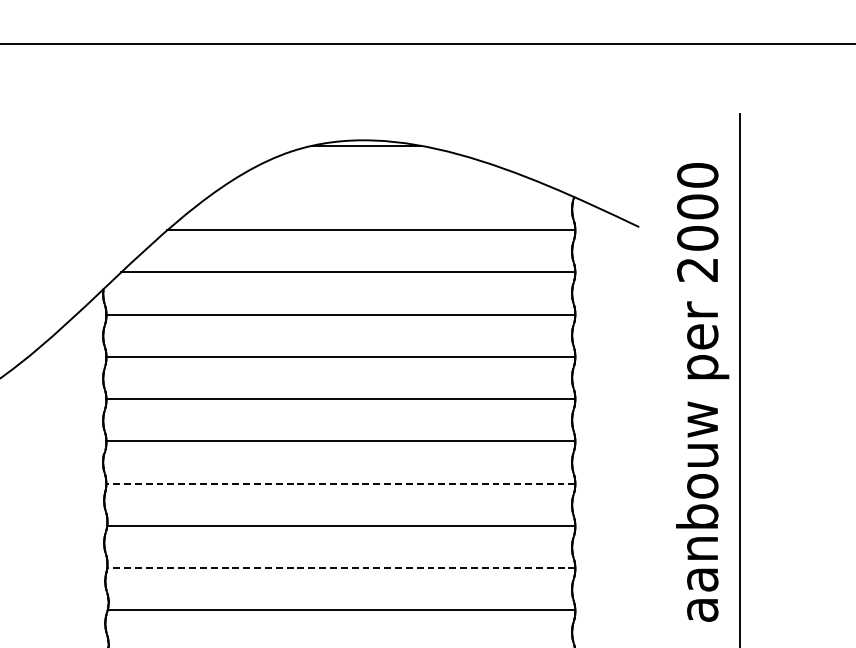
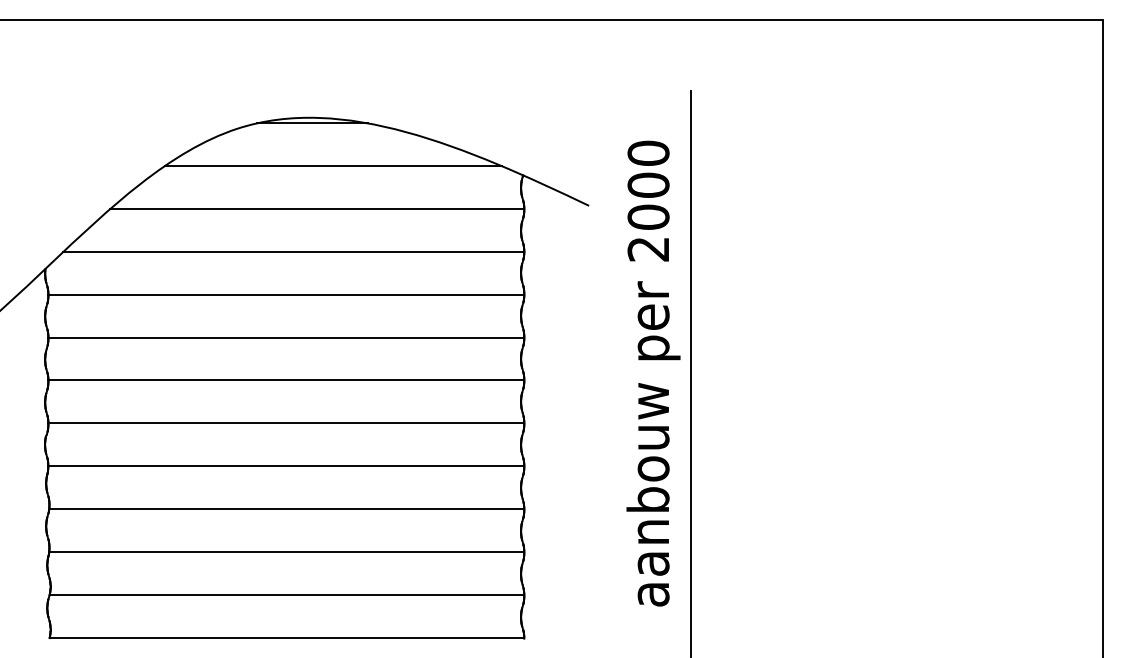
line: (386, 188) -> (332, 166), added
line: (341, 483) -> (286, 466), dashed -> solid
line: (341, 567) -> (286, 551), dashed -> solid

